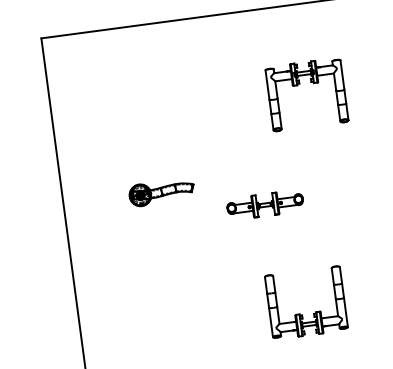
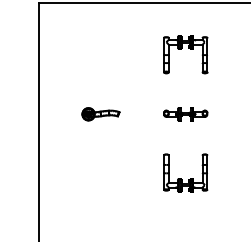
part: (161, 192) -> (100, 114), moved
part: (264, 205) -> (185, 114), moved
part: (300, 313) -> (181, 178), moved

